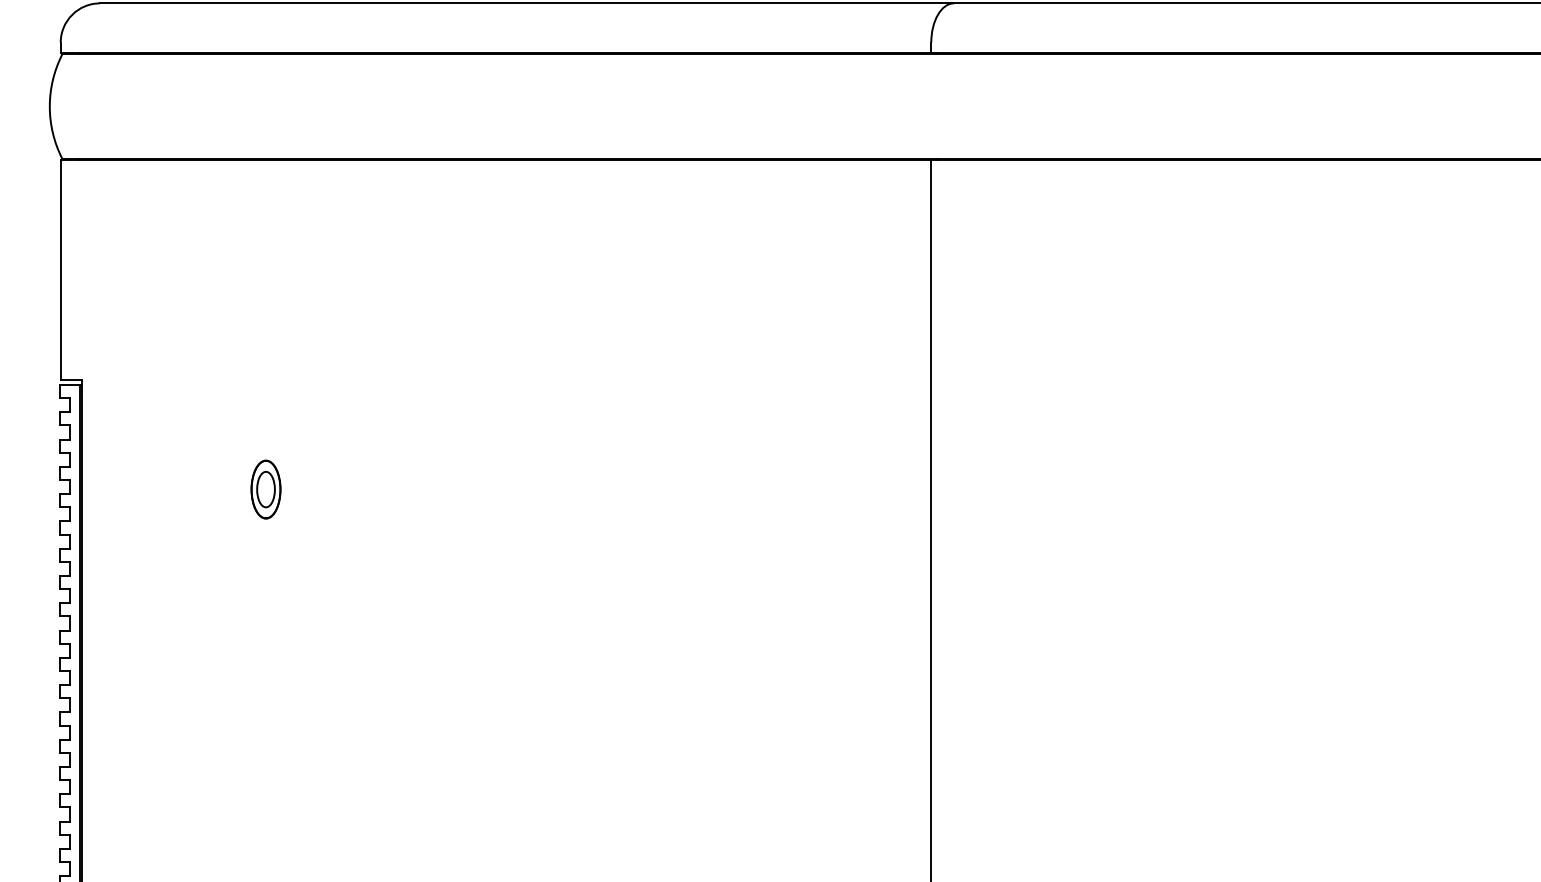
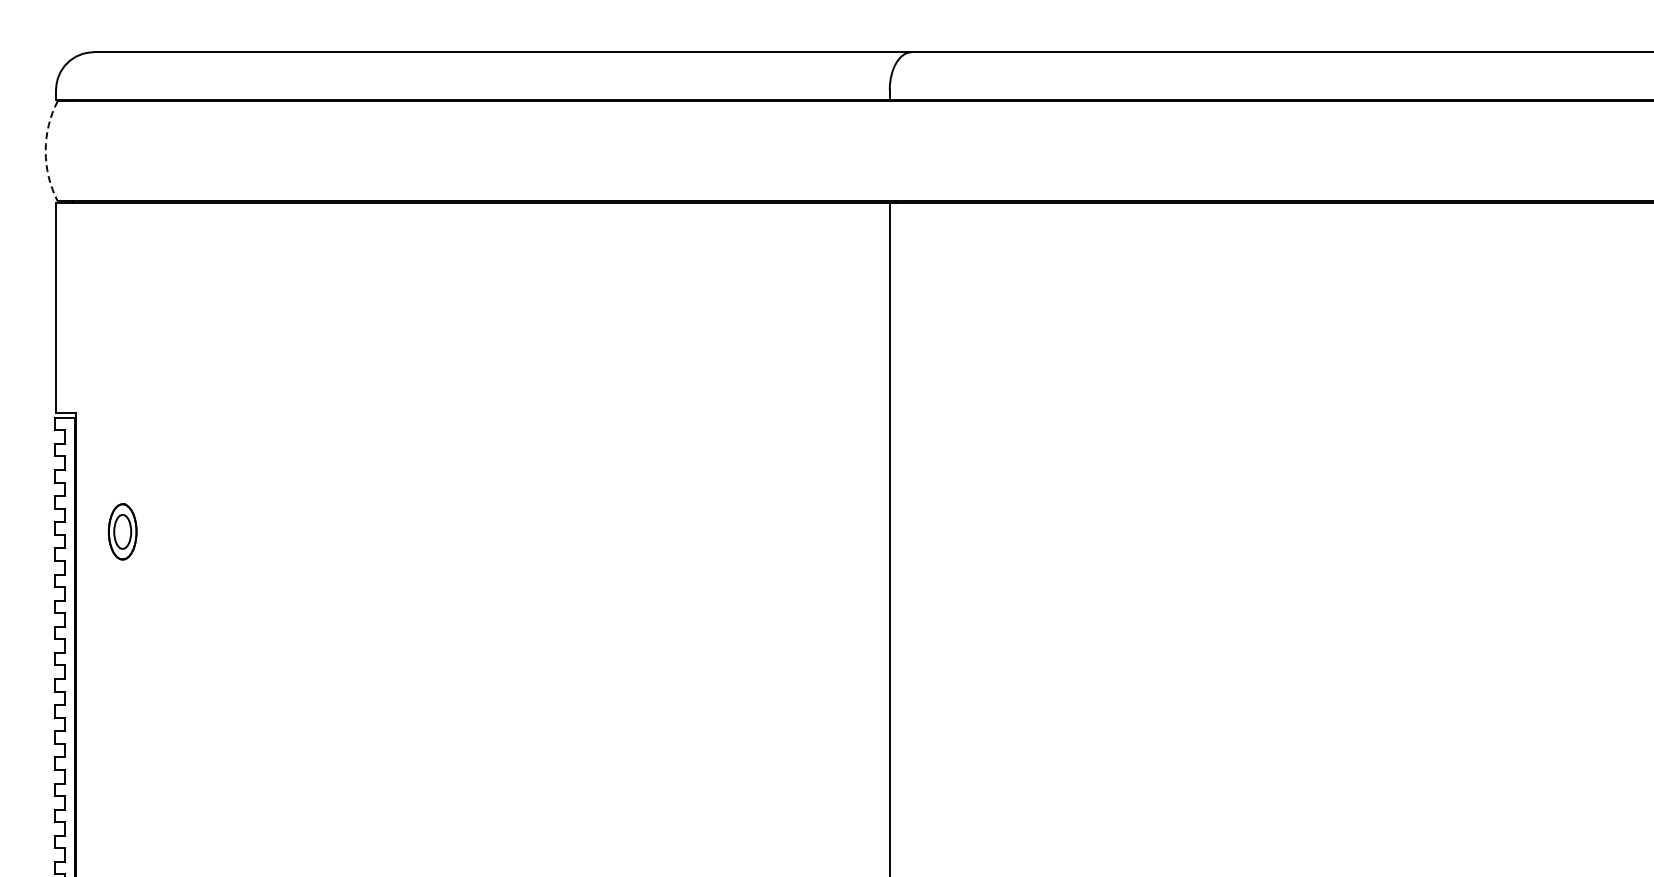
arc: (49, 106) -> (45, 151), solid -> dashed
part: (265, 489) -> (122, 531), moved

